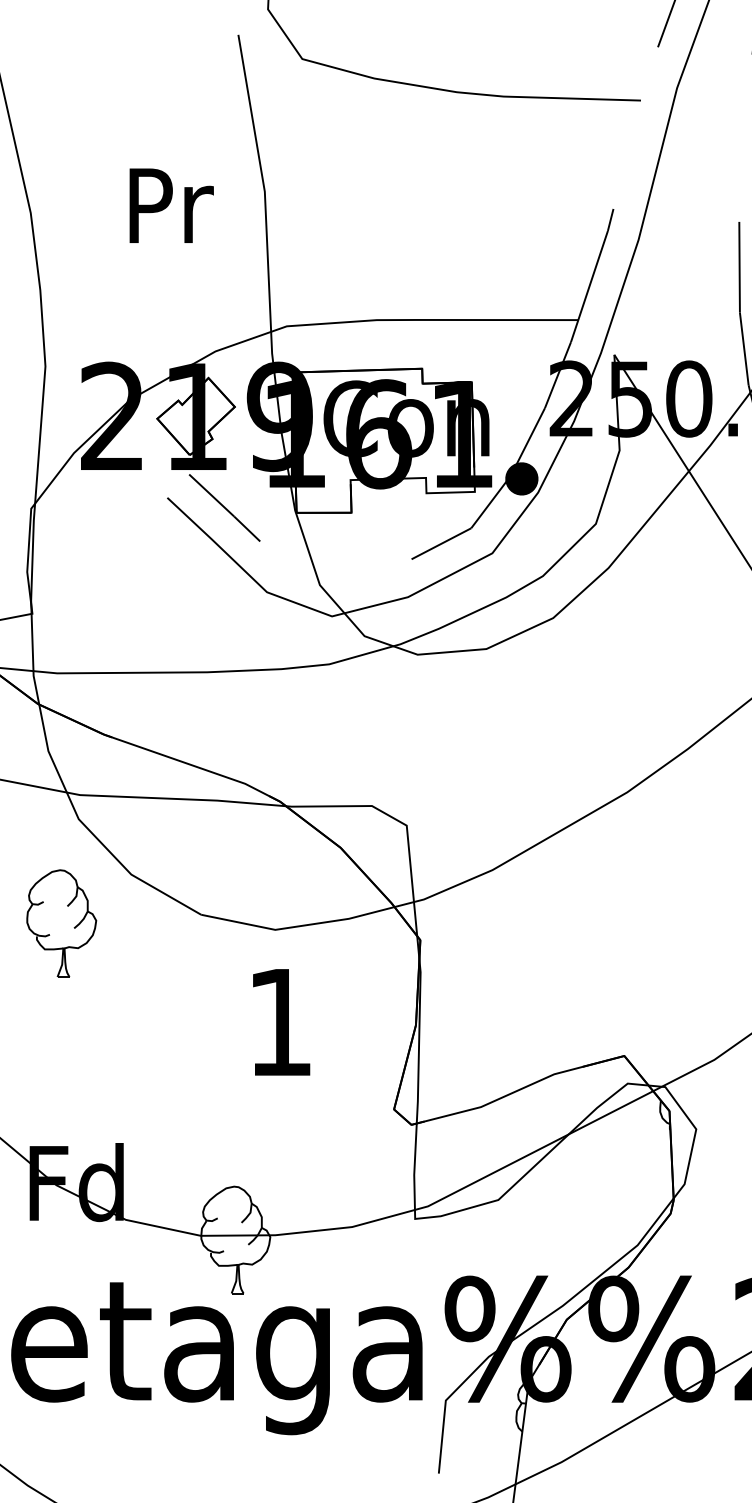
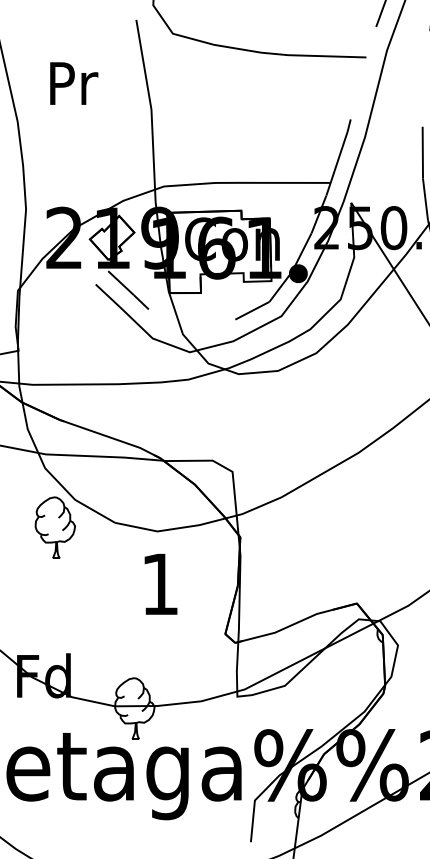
text: (172, 205) -> (74, 83), moved
part: (60, 922) -> (54, 527), moved

